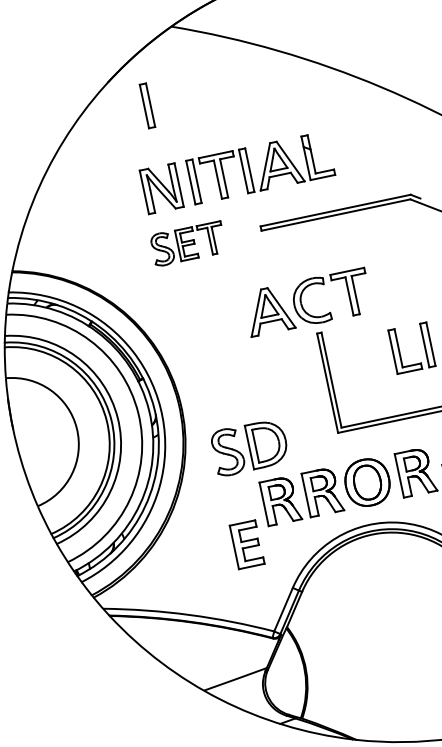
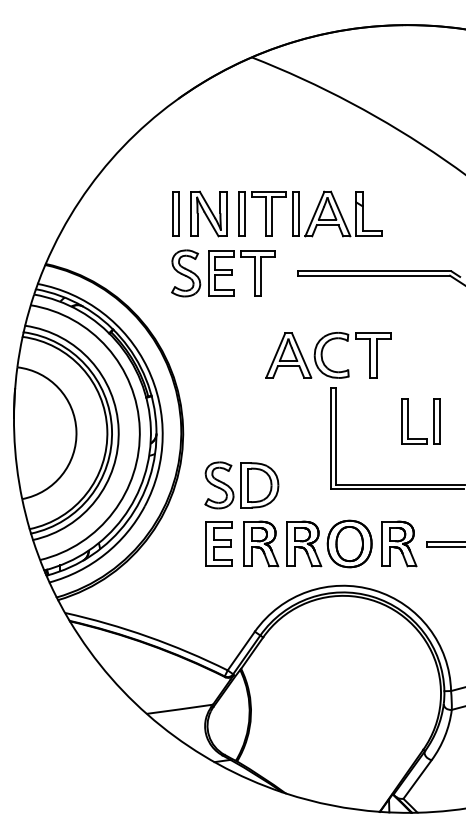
part: (146, 105) -> (175, 213), moved
part: (188, 243) -> (223, 273), size x1.43
part: (246, 544) -> (218, 543), moved

